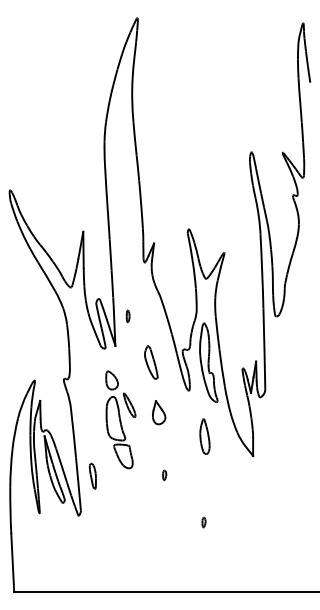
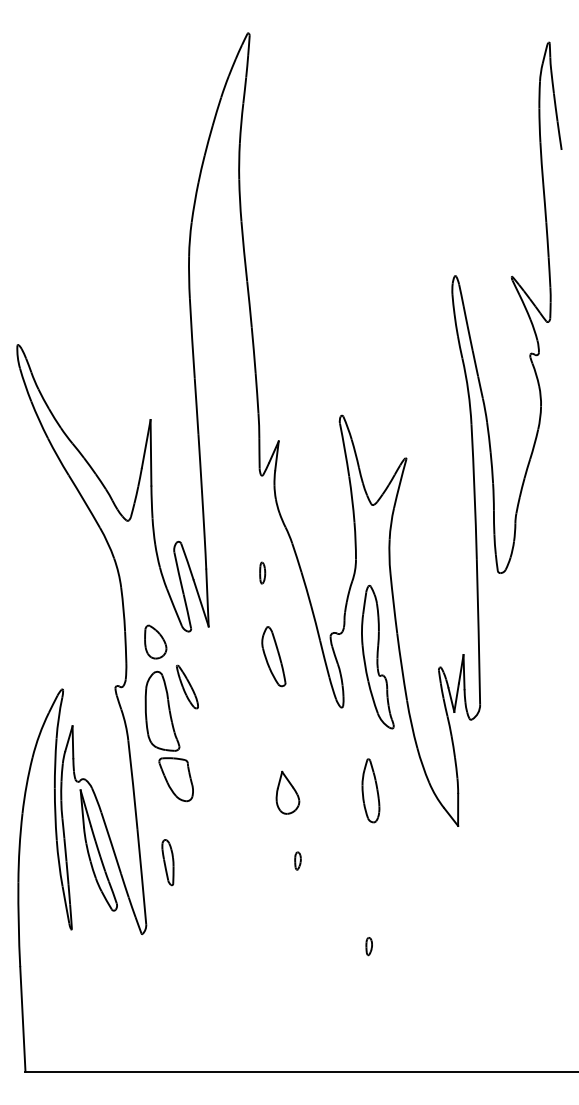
part: (127, 315) -> (261, 571), moved
part: (159, 412) -> (288, 792), moved
part: (120, 419) -> (170, 712), moved

